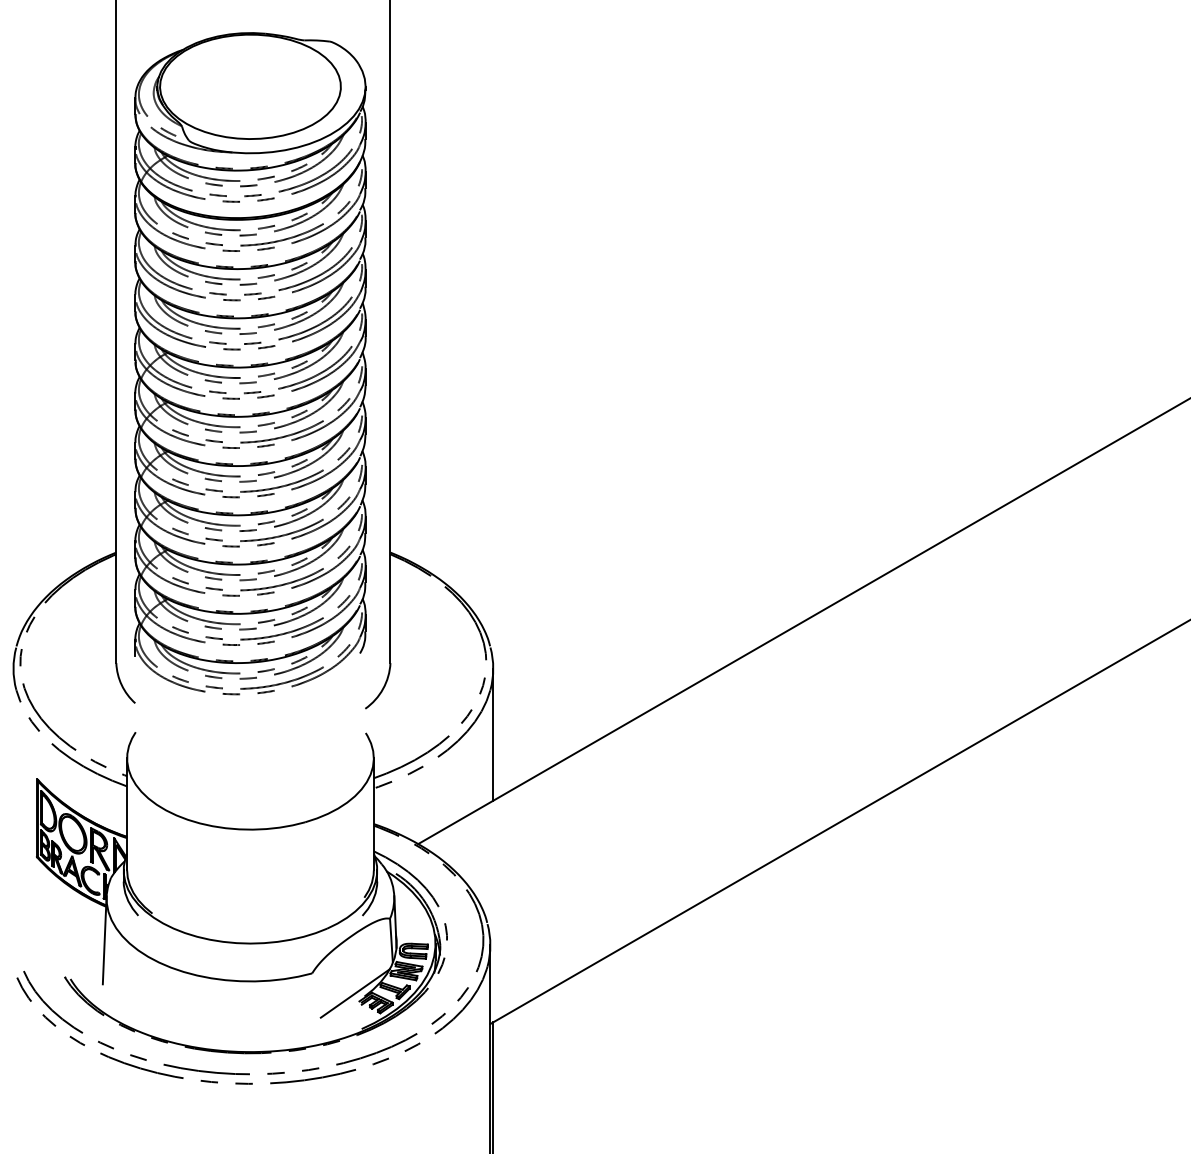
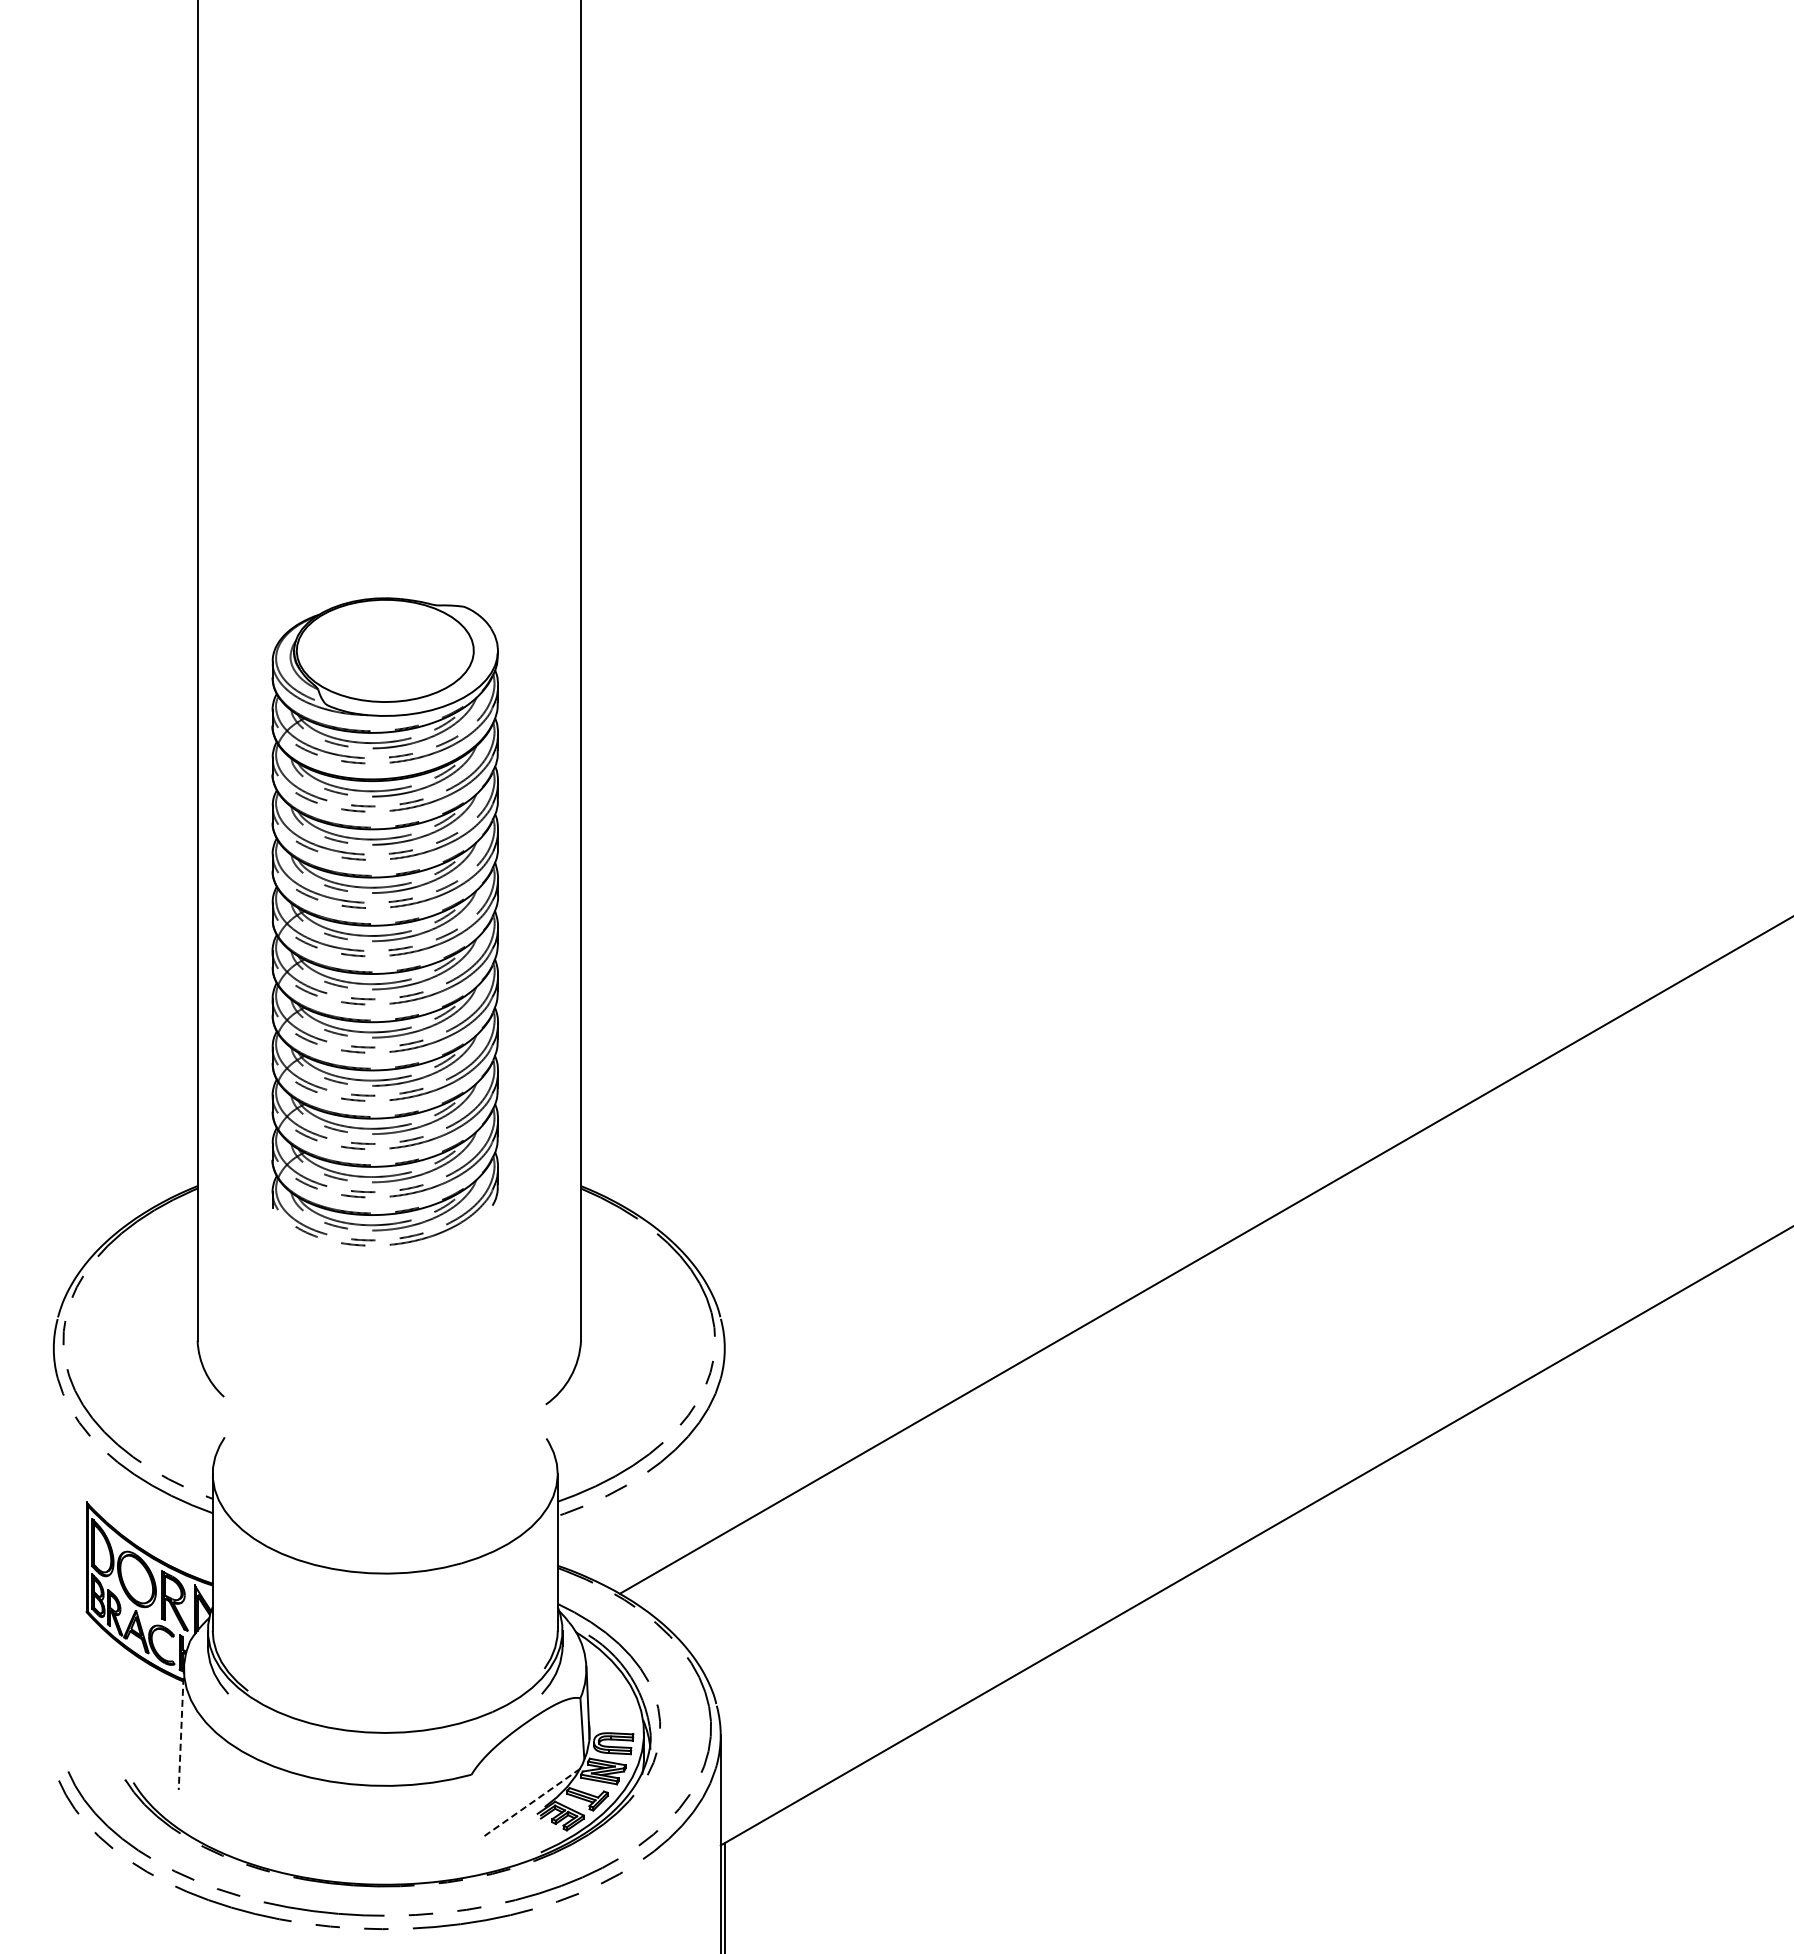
part: (250, 363) -> (385, 921), size x0.7
line: (493, 734) -> (724, 1440), removed
line: (104, 940) -> (181, 1728), solid -> dashed
line: (355, 994) -> (531, 1803), solid -> dashed

